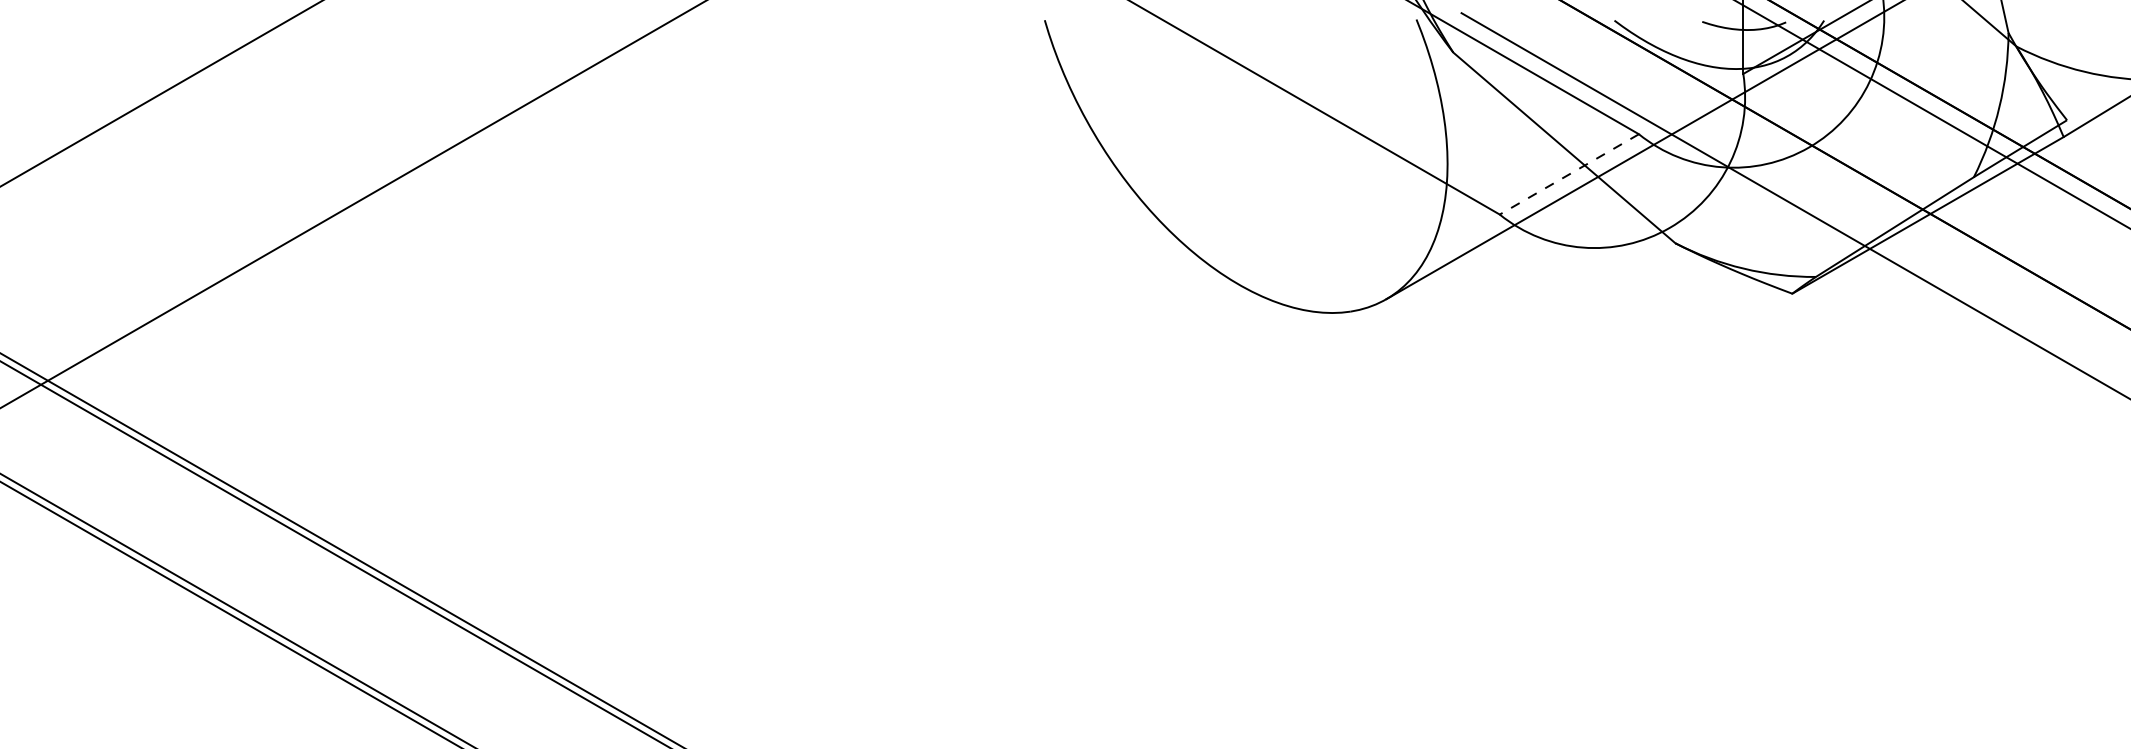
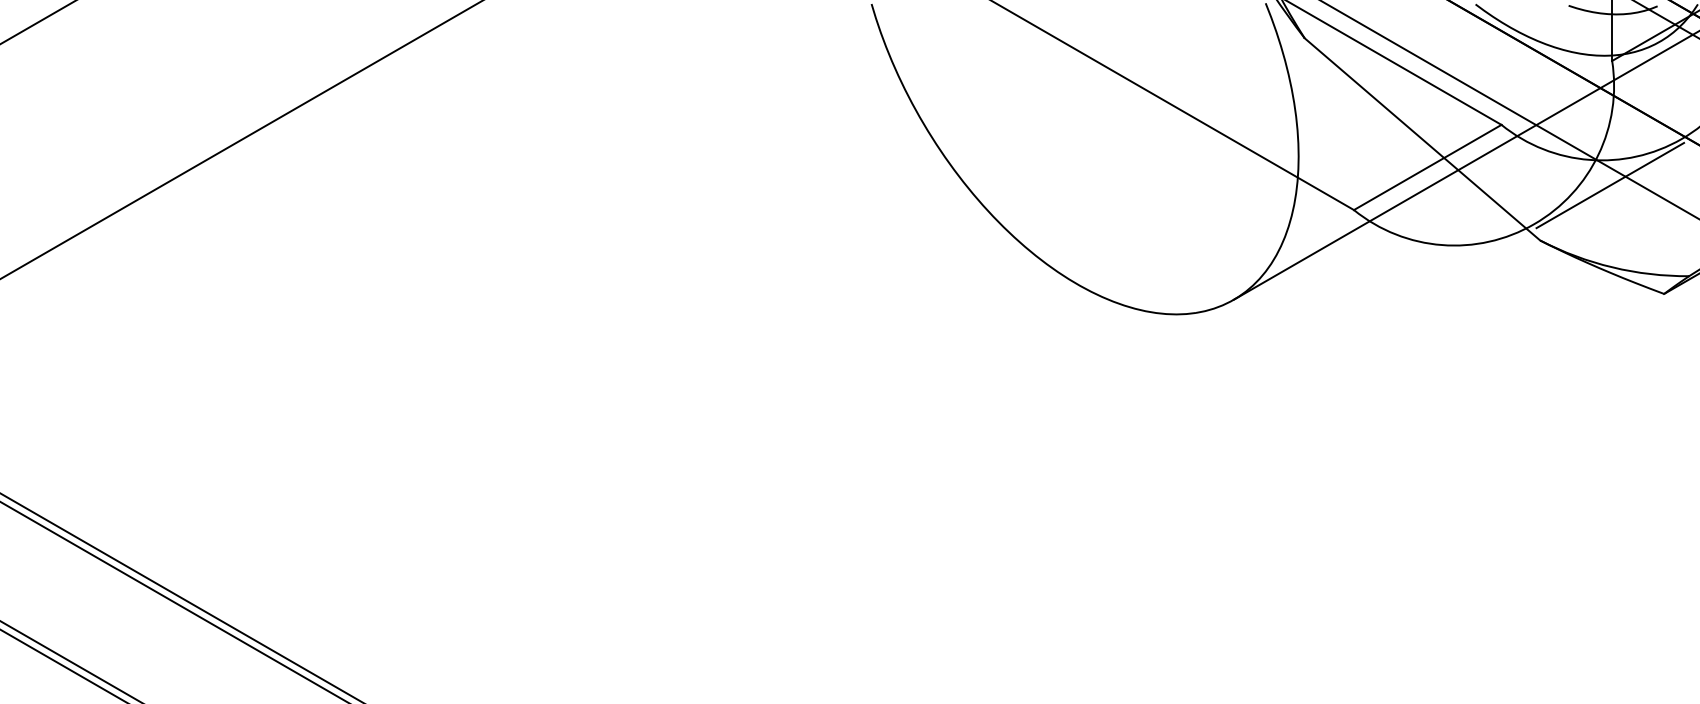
line: (1568, 174) -> (1426, 167), dashed -> solid
line: (1741, 191) -> (1610, 185), added

